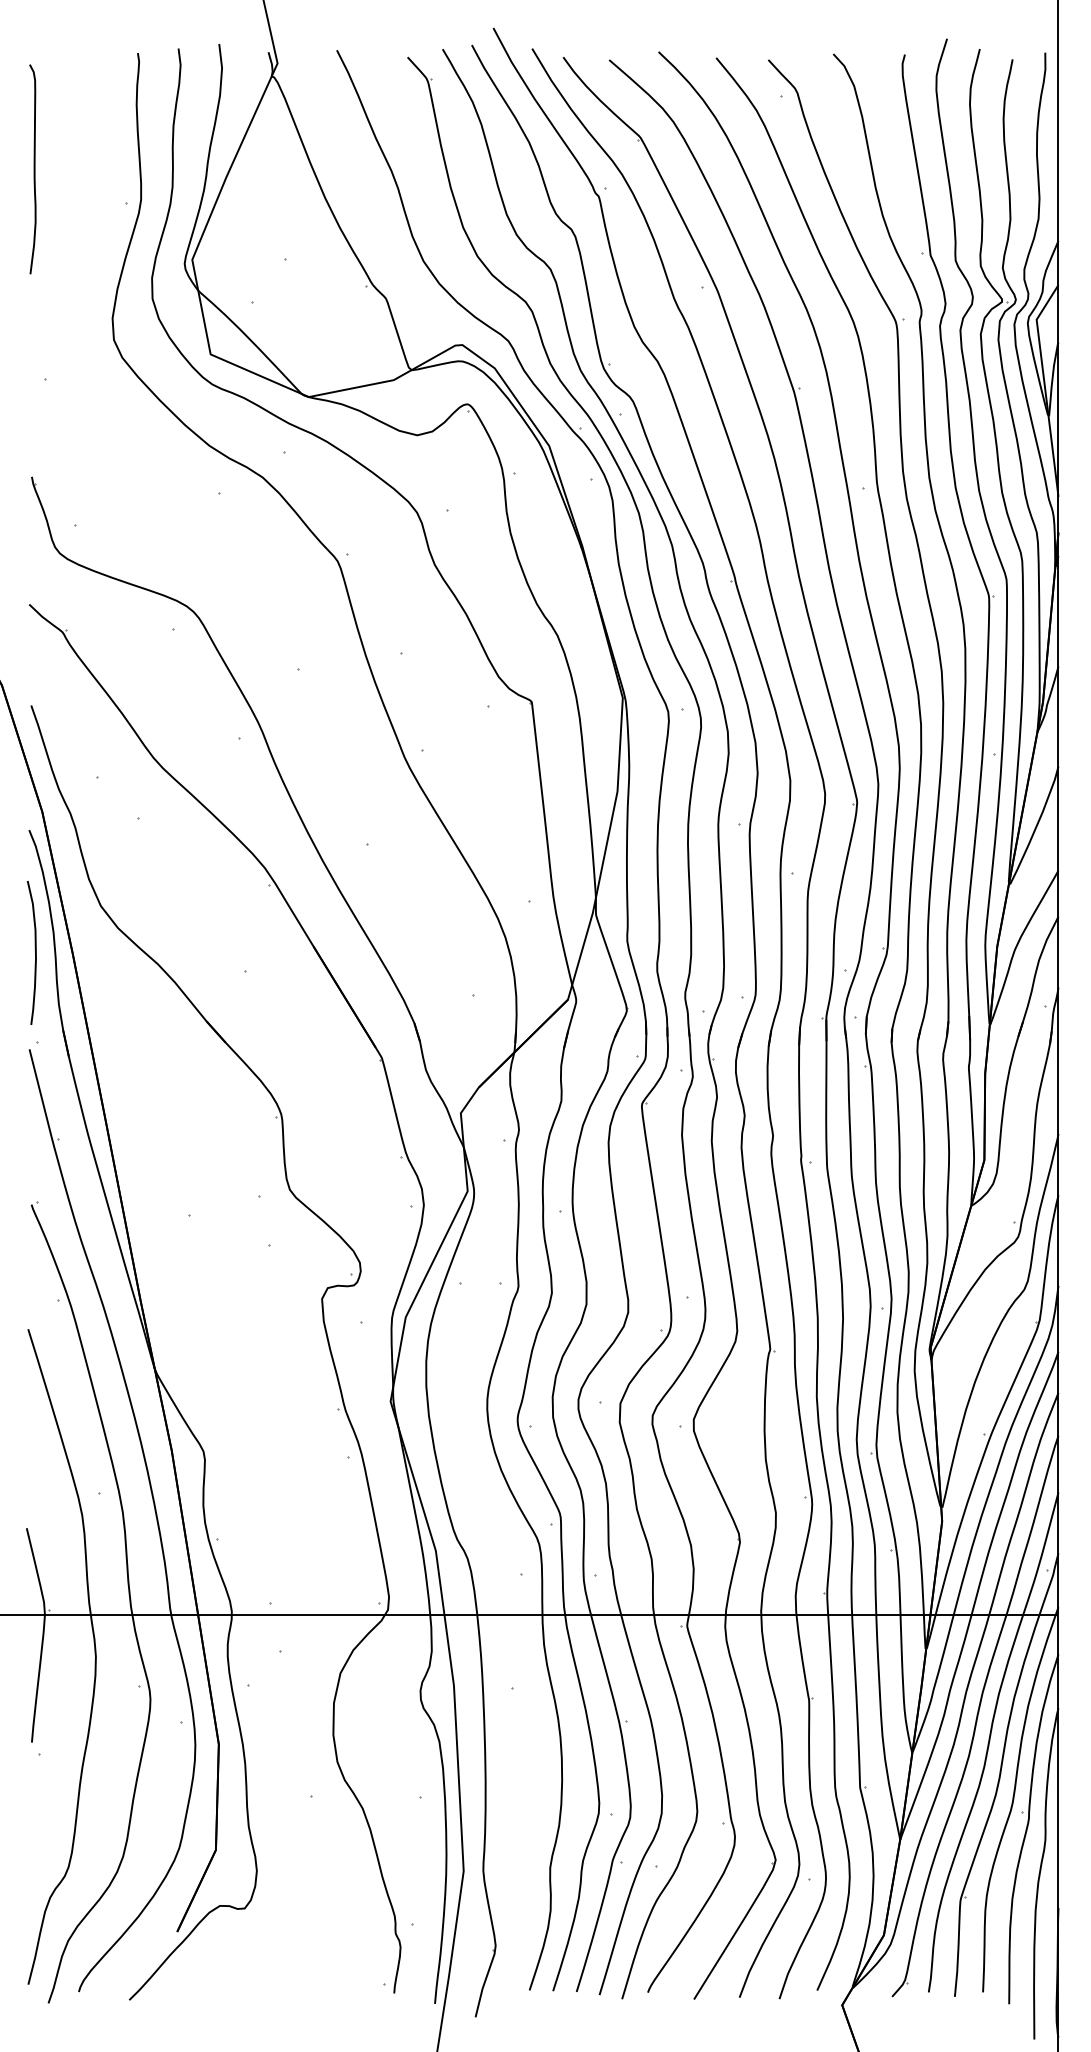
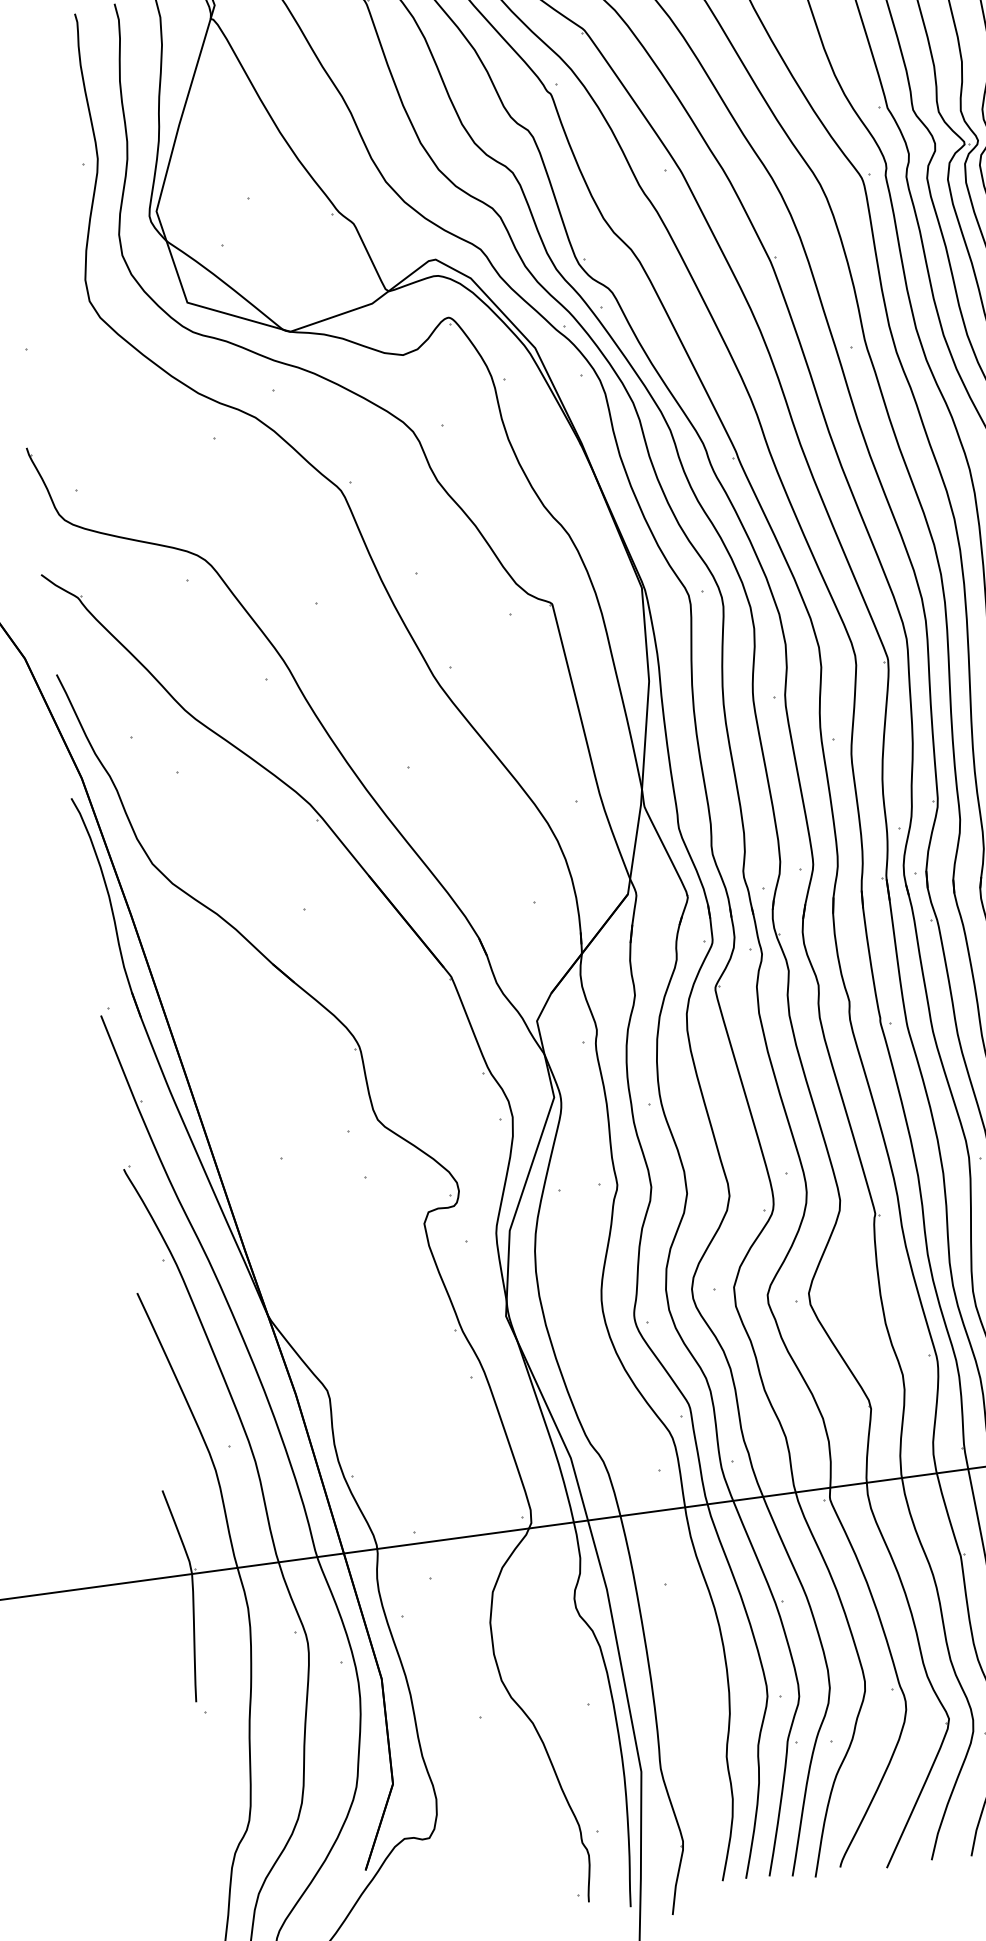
curve: (35, 952) -> (93, 918), removed

